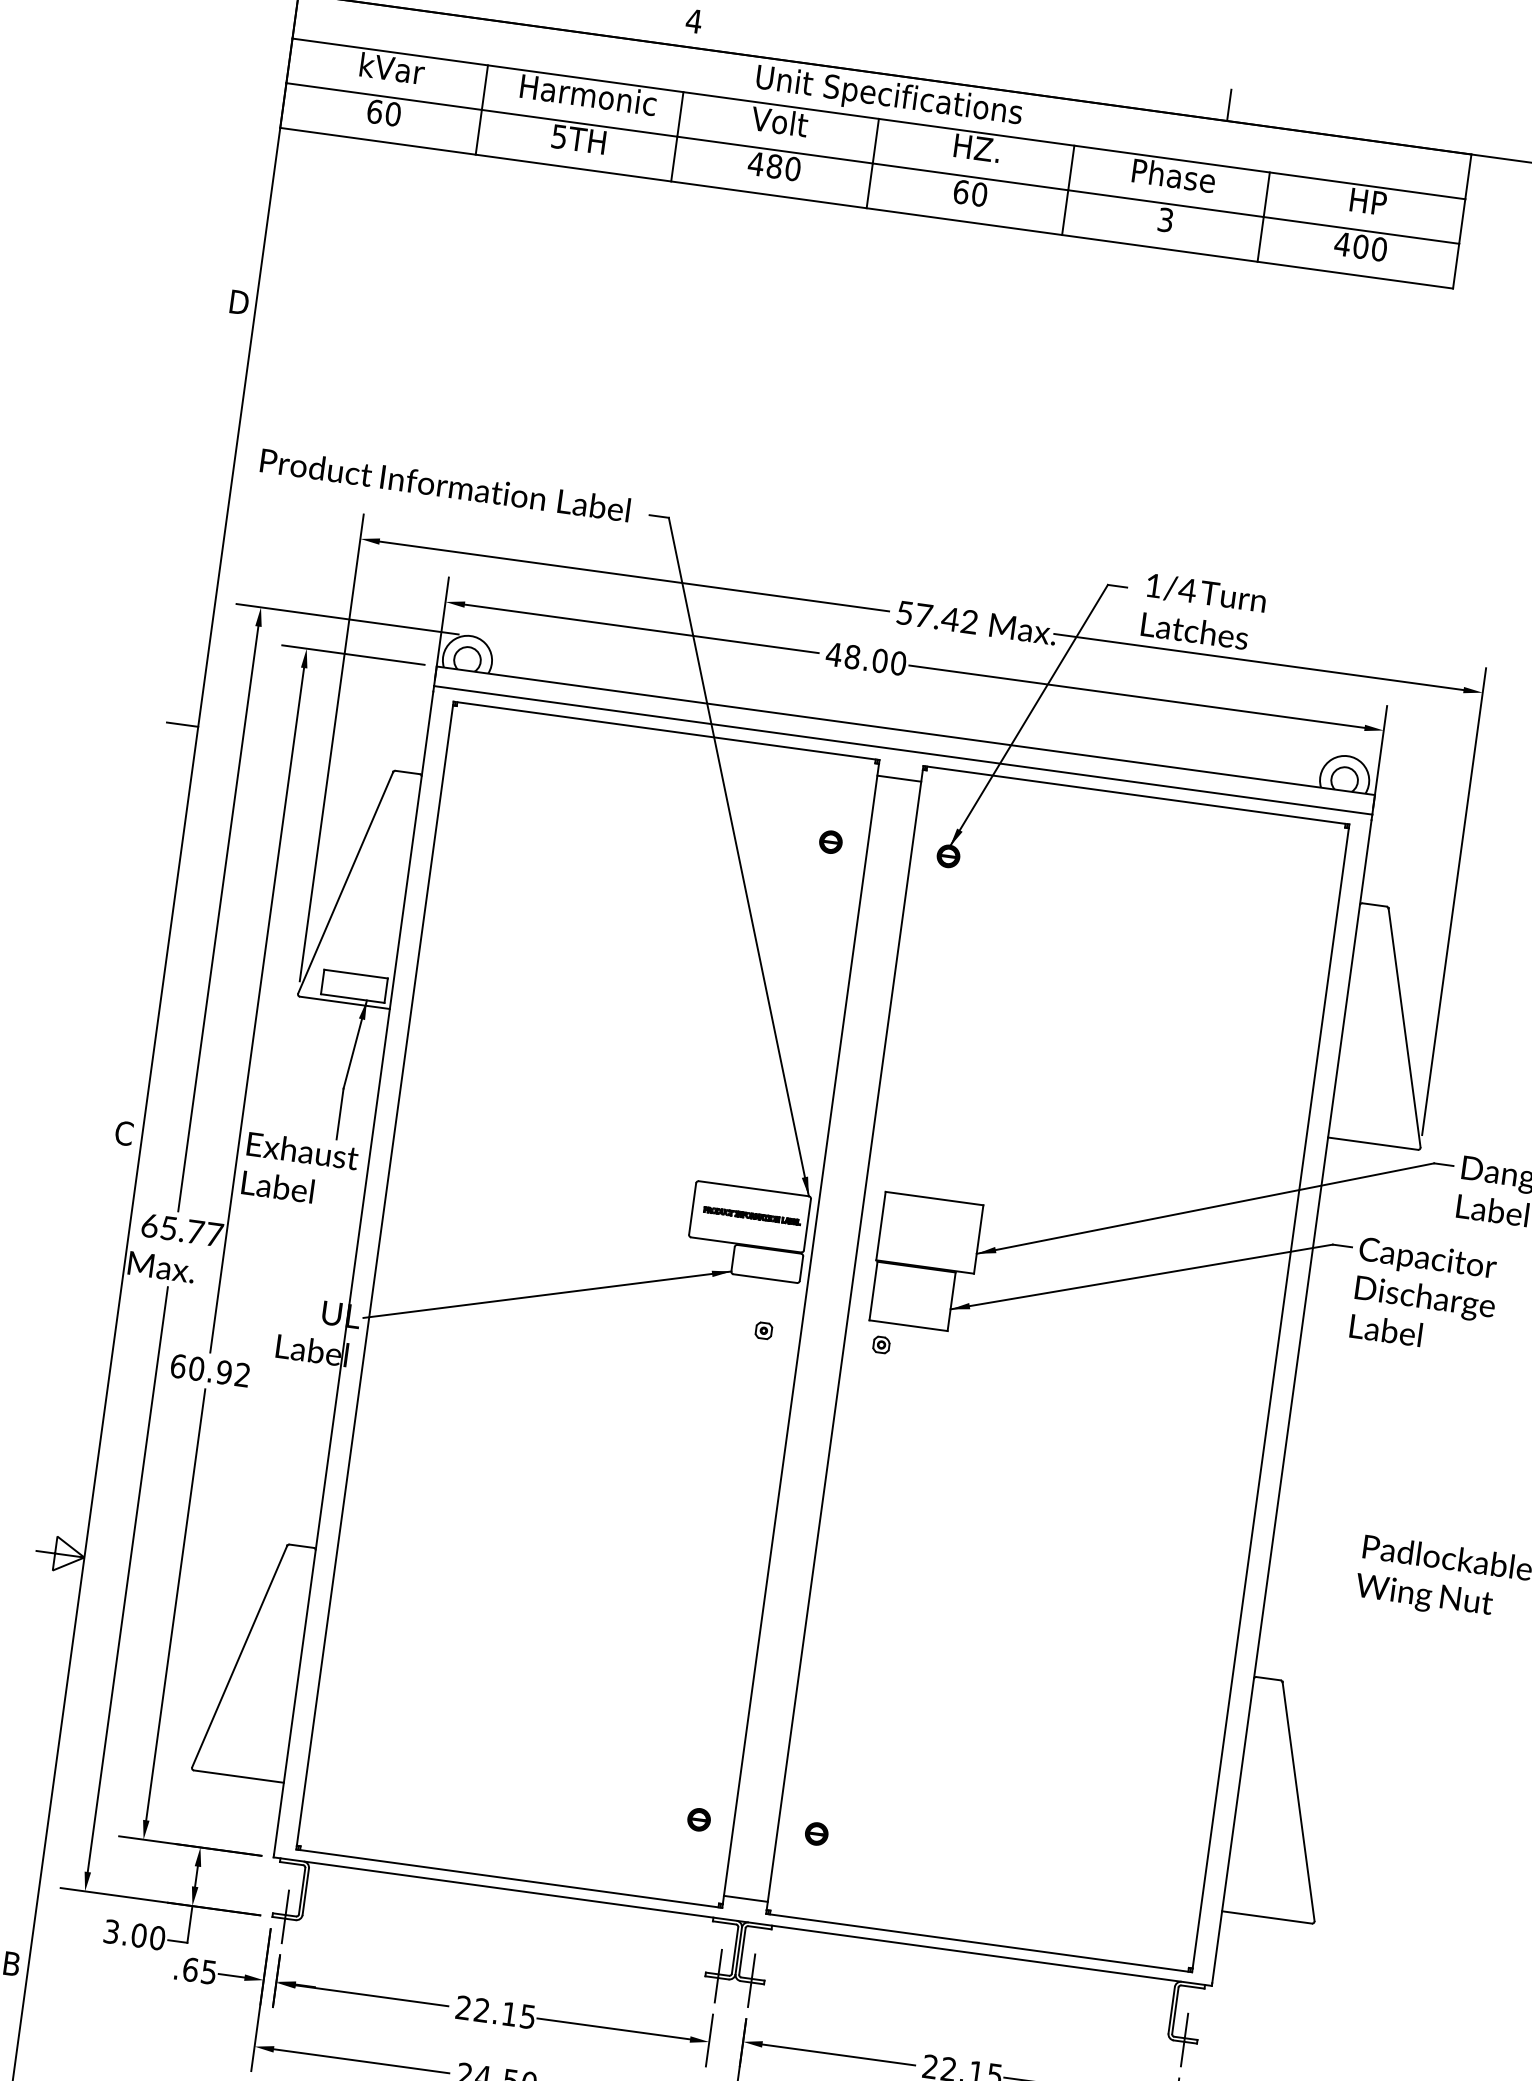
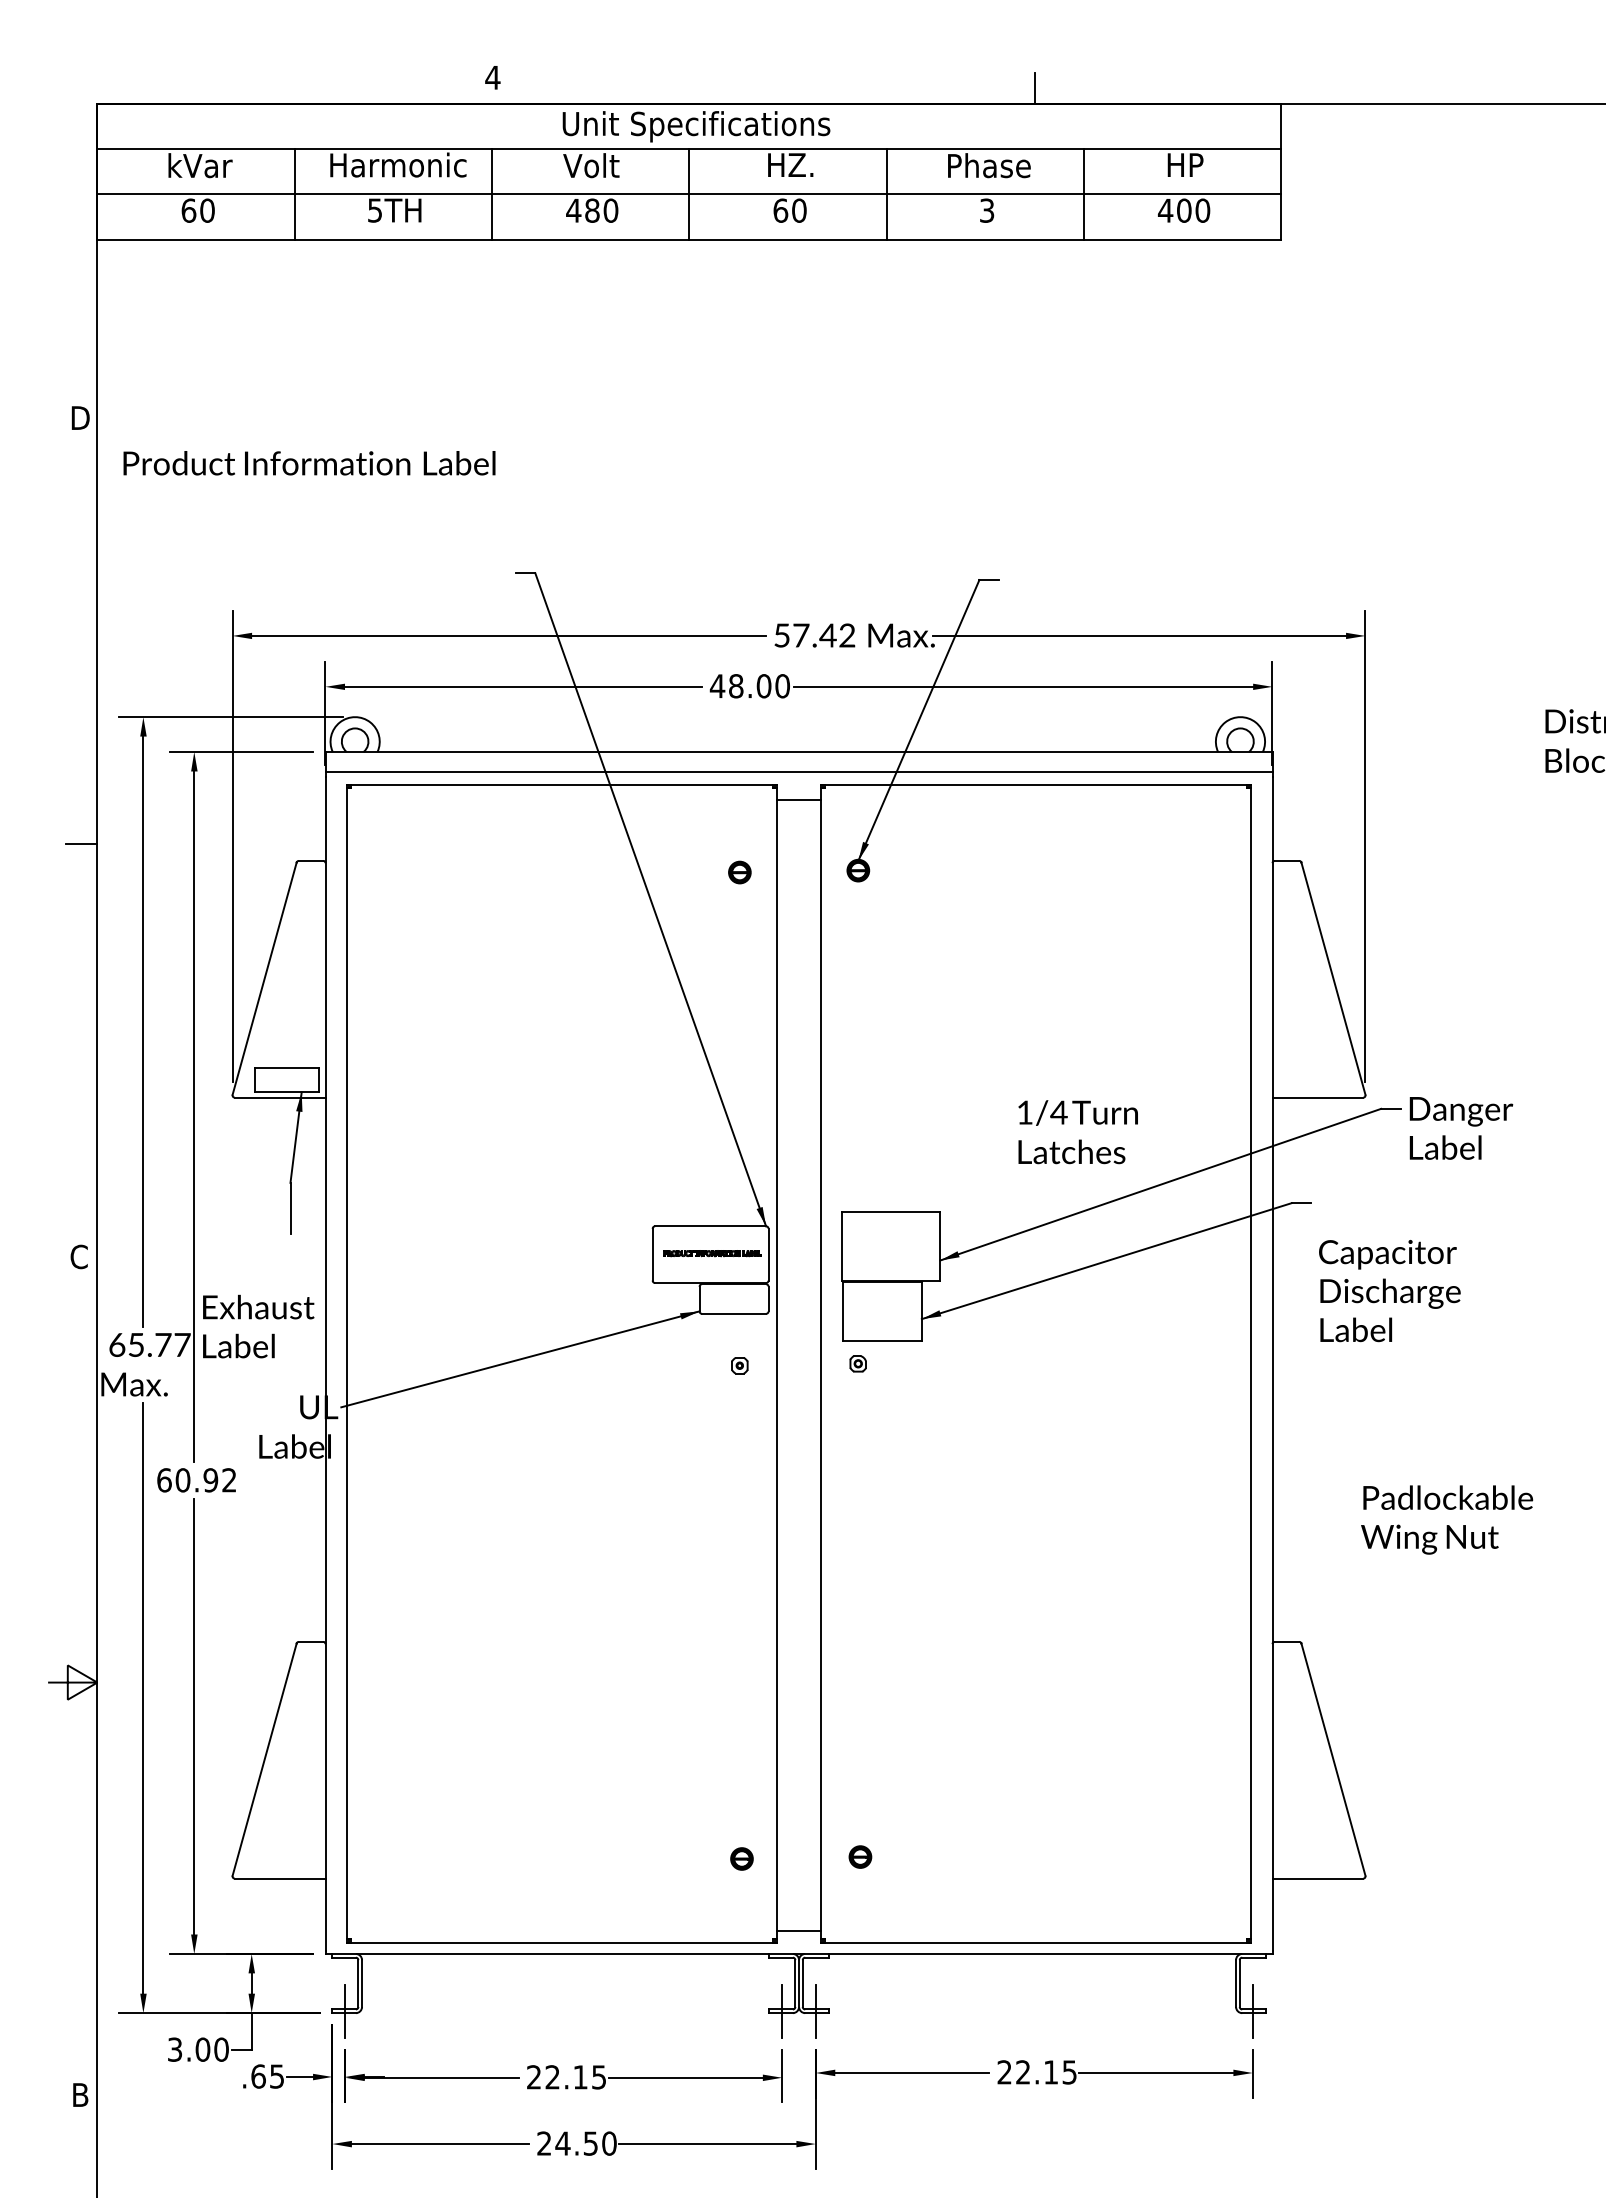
text: (445, 485) -> (309, 463), moved
text: (1203, 612) -> (1077, 1132), moved
text: (300, 1170) -> (258, 1326), moved
text: (1424, 1296) -> (1389, 1291), moved

